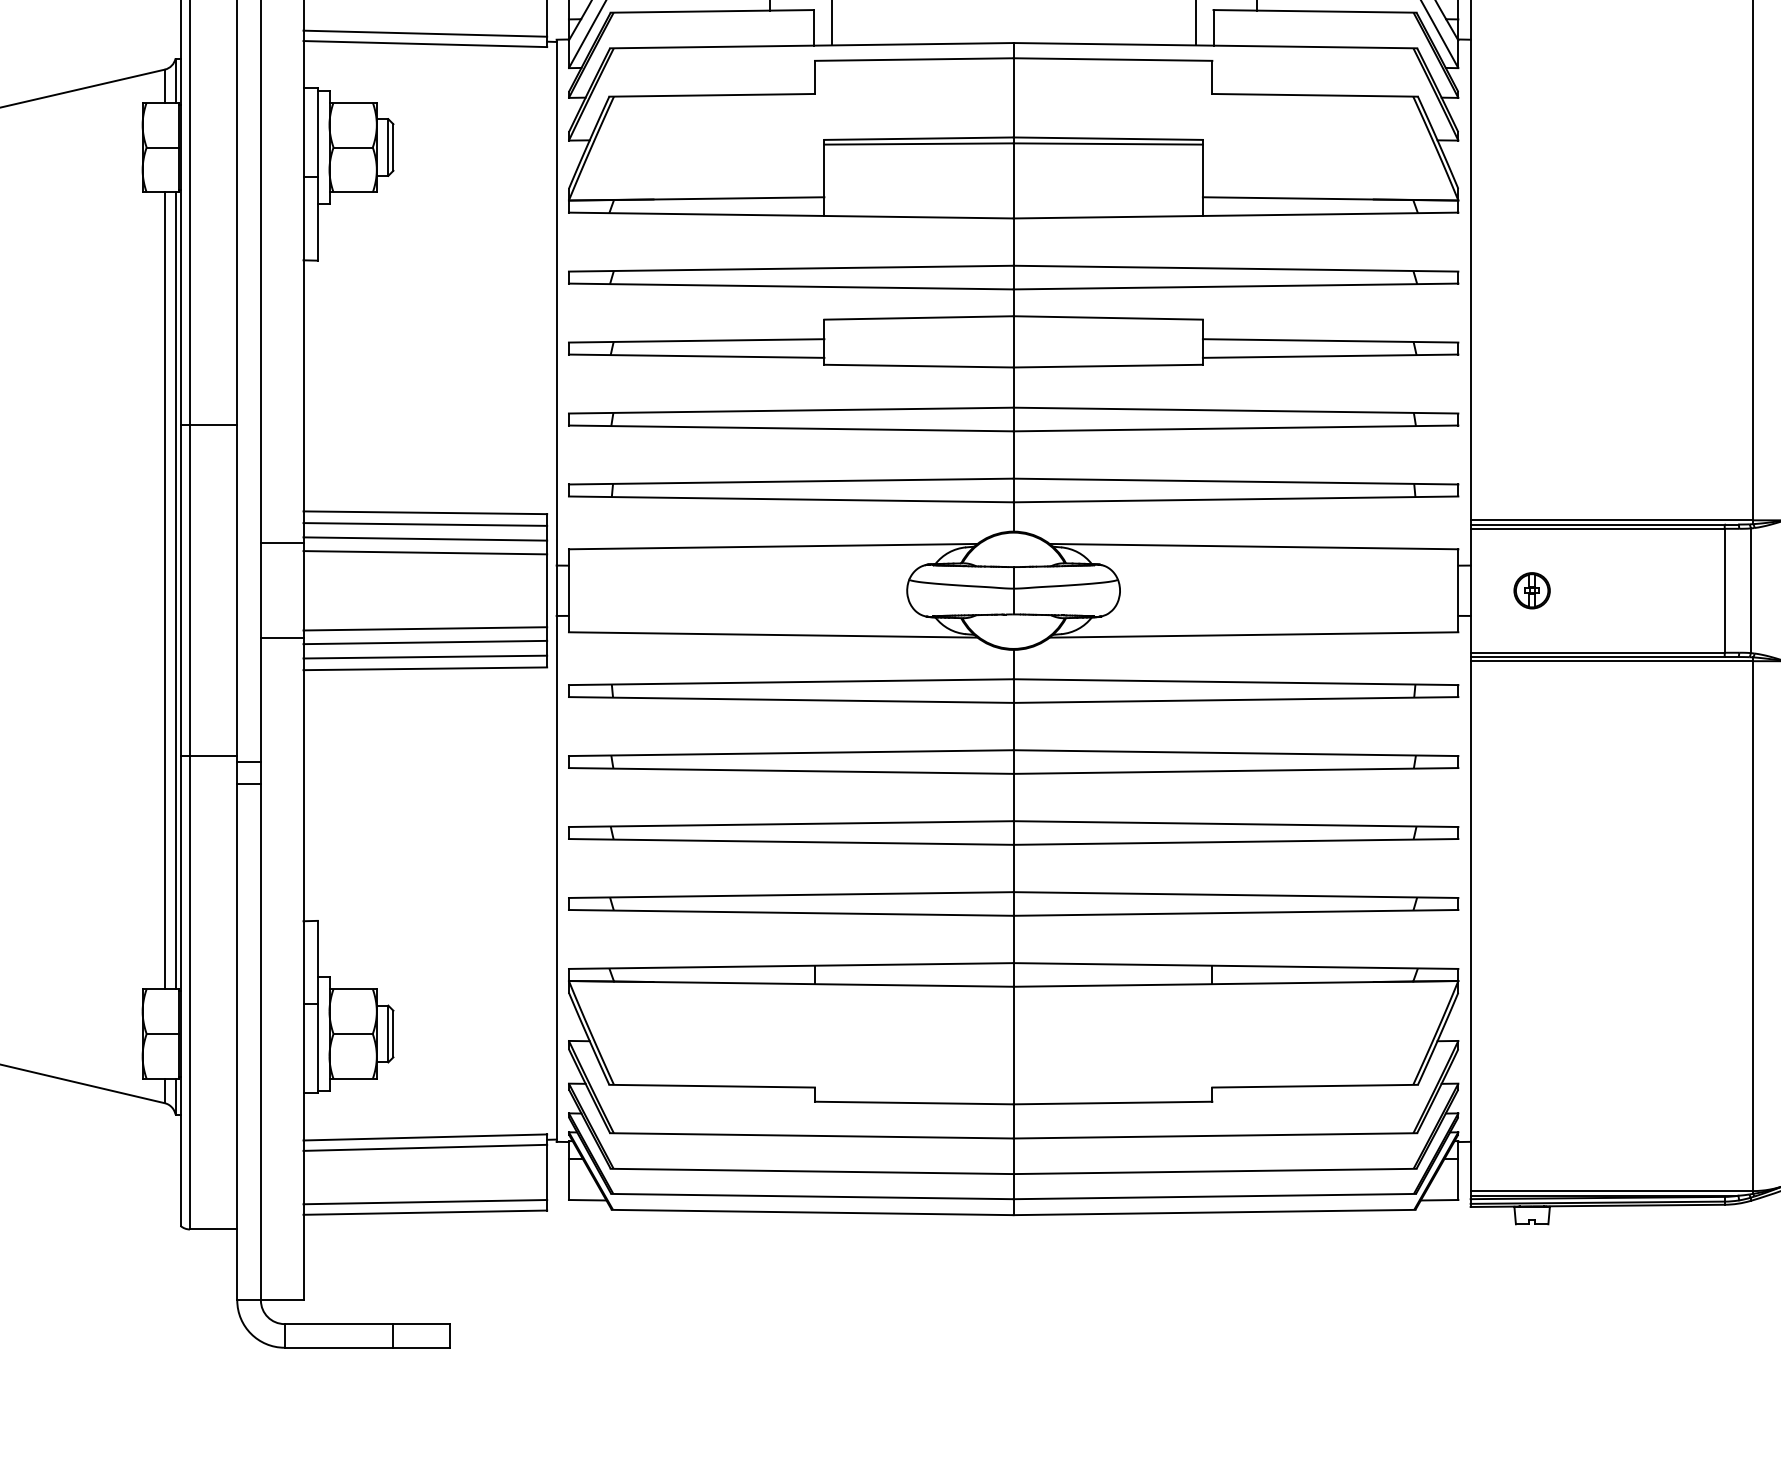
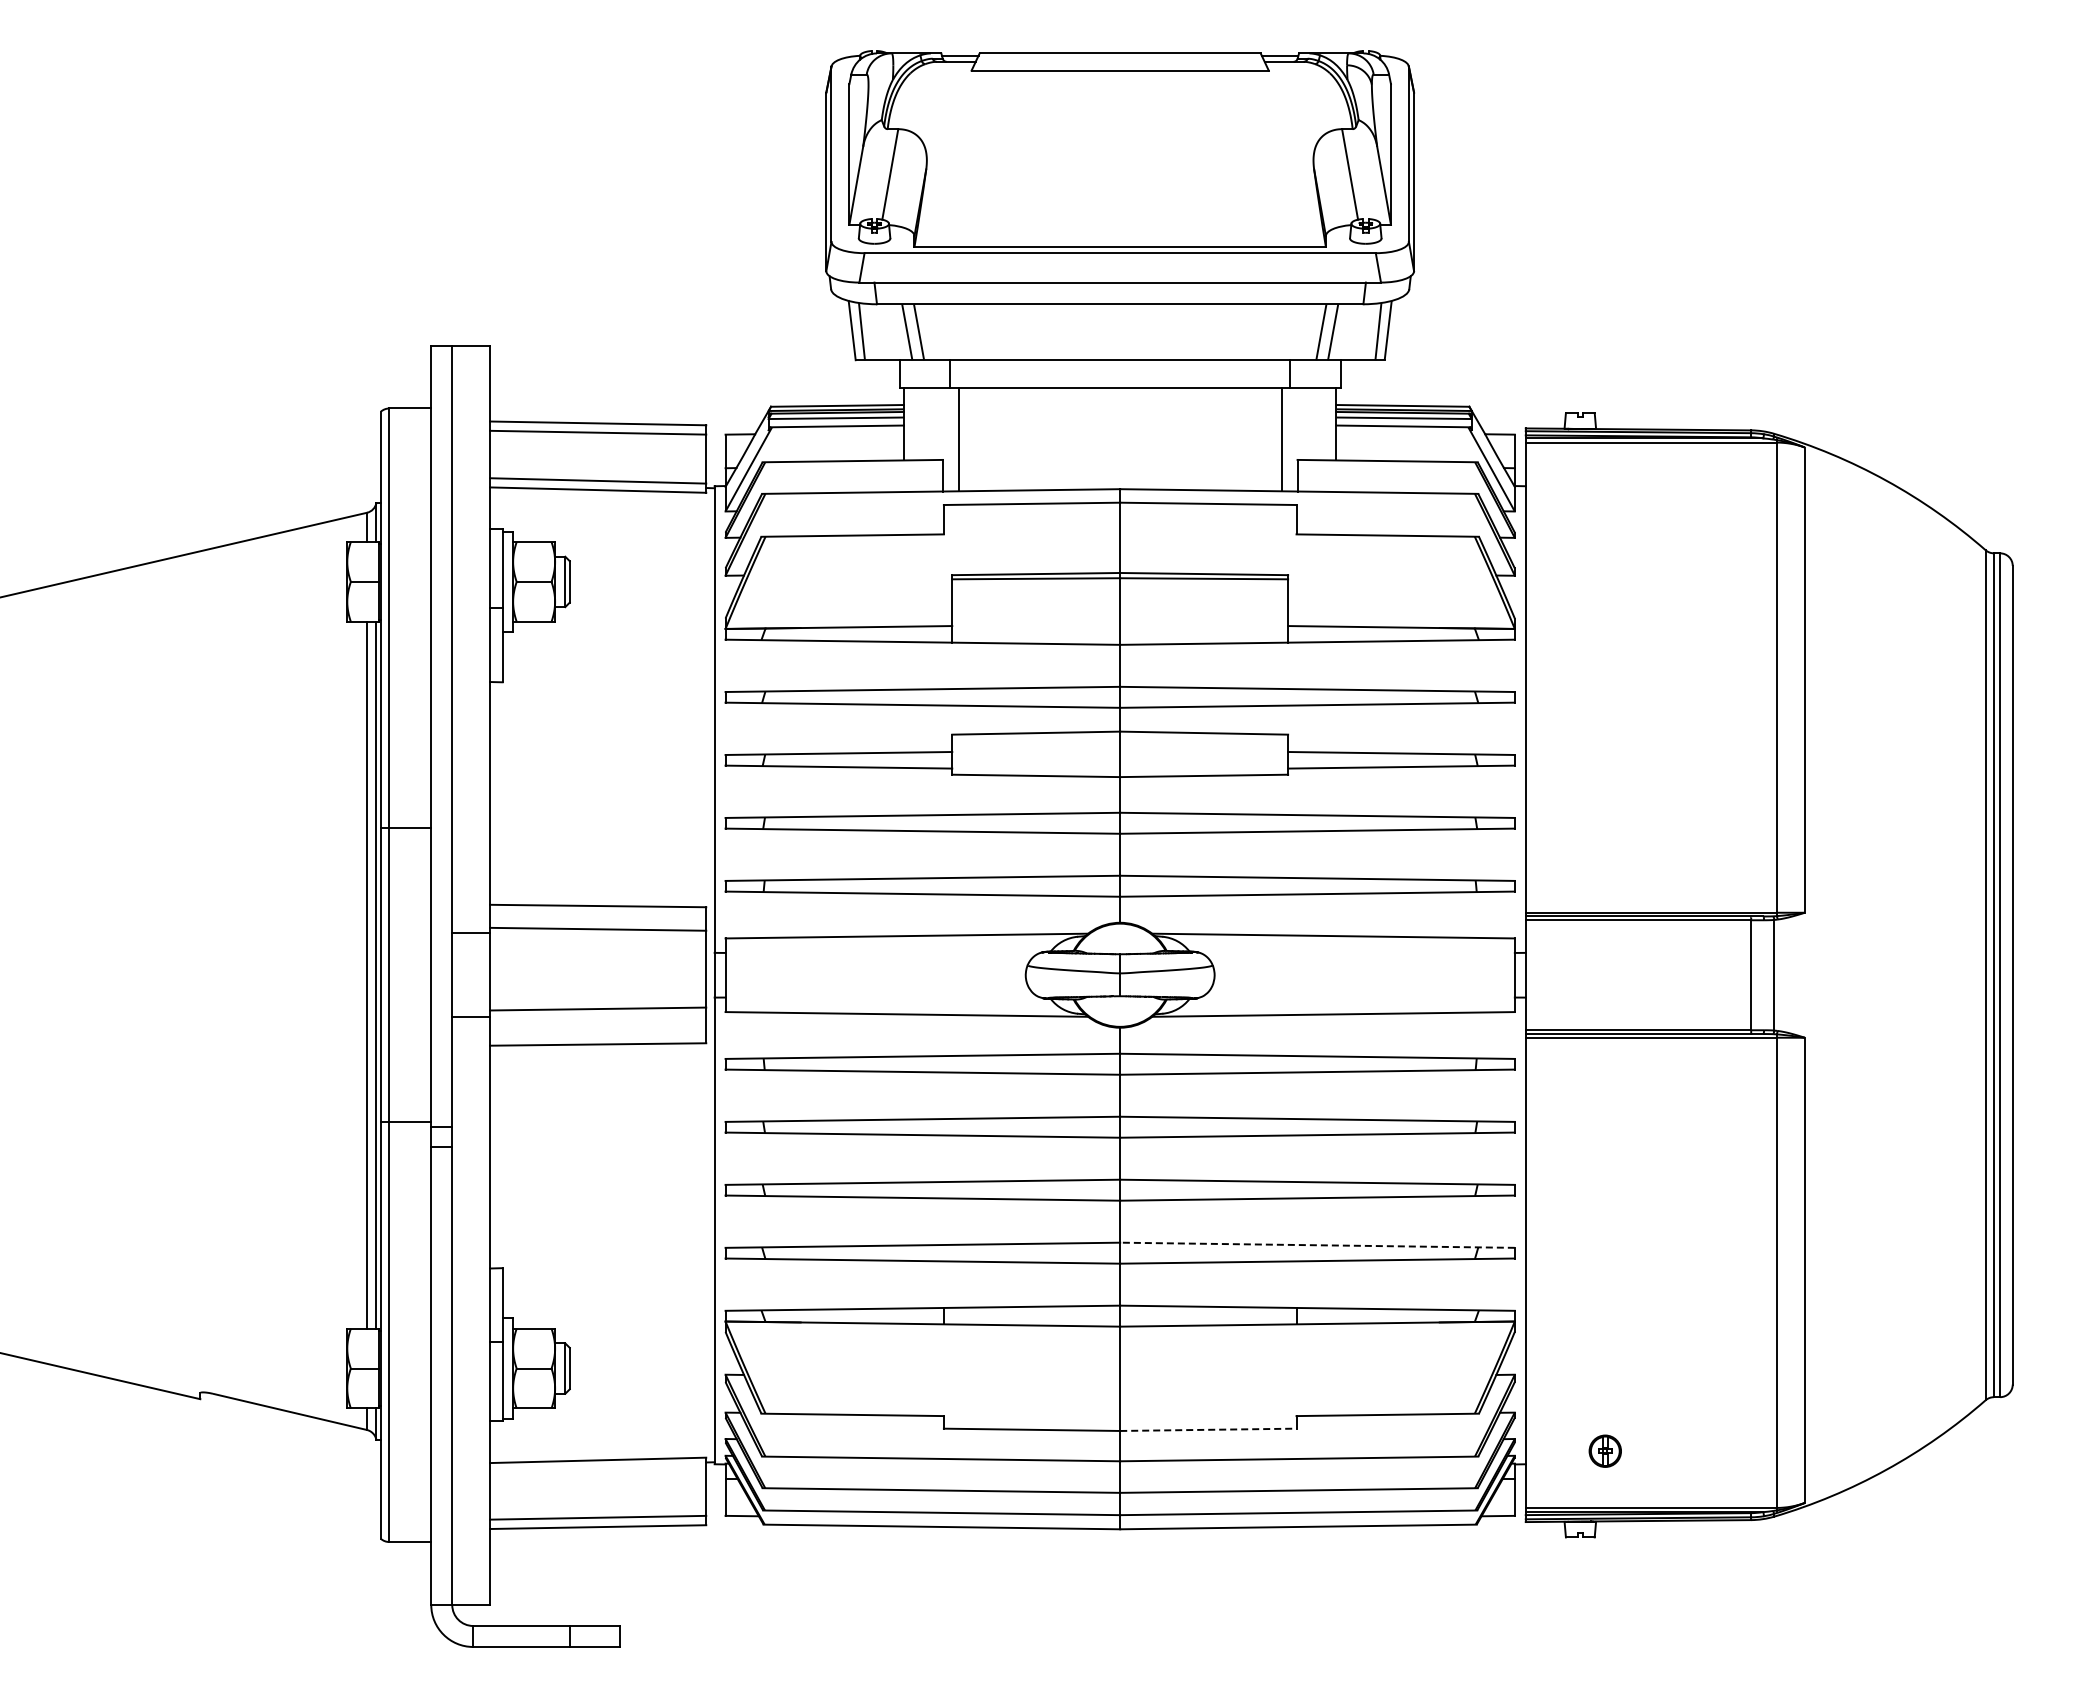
line: (425, 524) -> (598, 916), removed
line: (425, 552) -> (598, 941), removed
part: (1531, 589) -> (1604, 1450), moved
line: (425, 641) -> (598, 1020), removed
line: (425, 656) -> (598, 1033), removed
line: (1235, 895) -> (1317, 1245), solid -> dashed
line: (1113, 1102) -> (1208, 1429), solid -> dashed
line: (425, 1147) -> (598, 1469), removed

